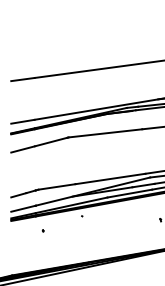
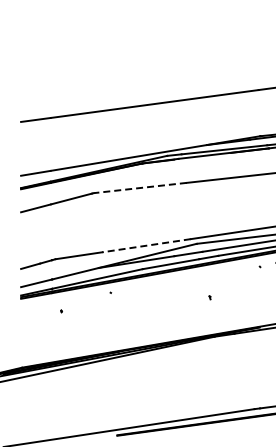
line: (105, 133) -> (140, 188), solid -> dashed
line: (110, 178) -> (146, 245), solid -> dashed

